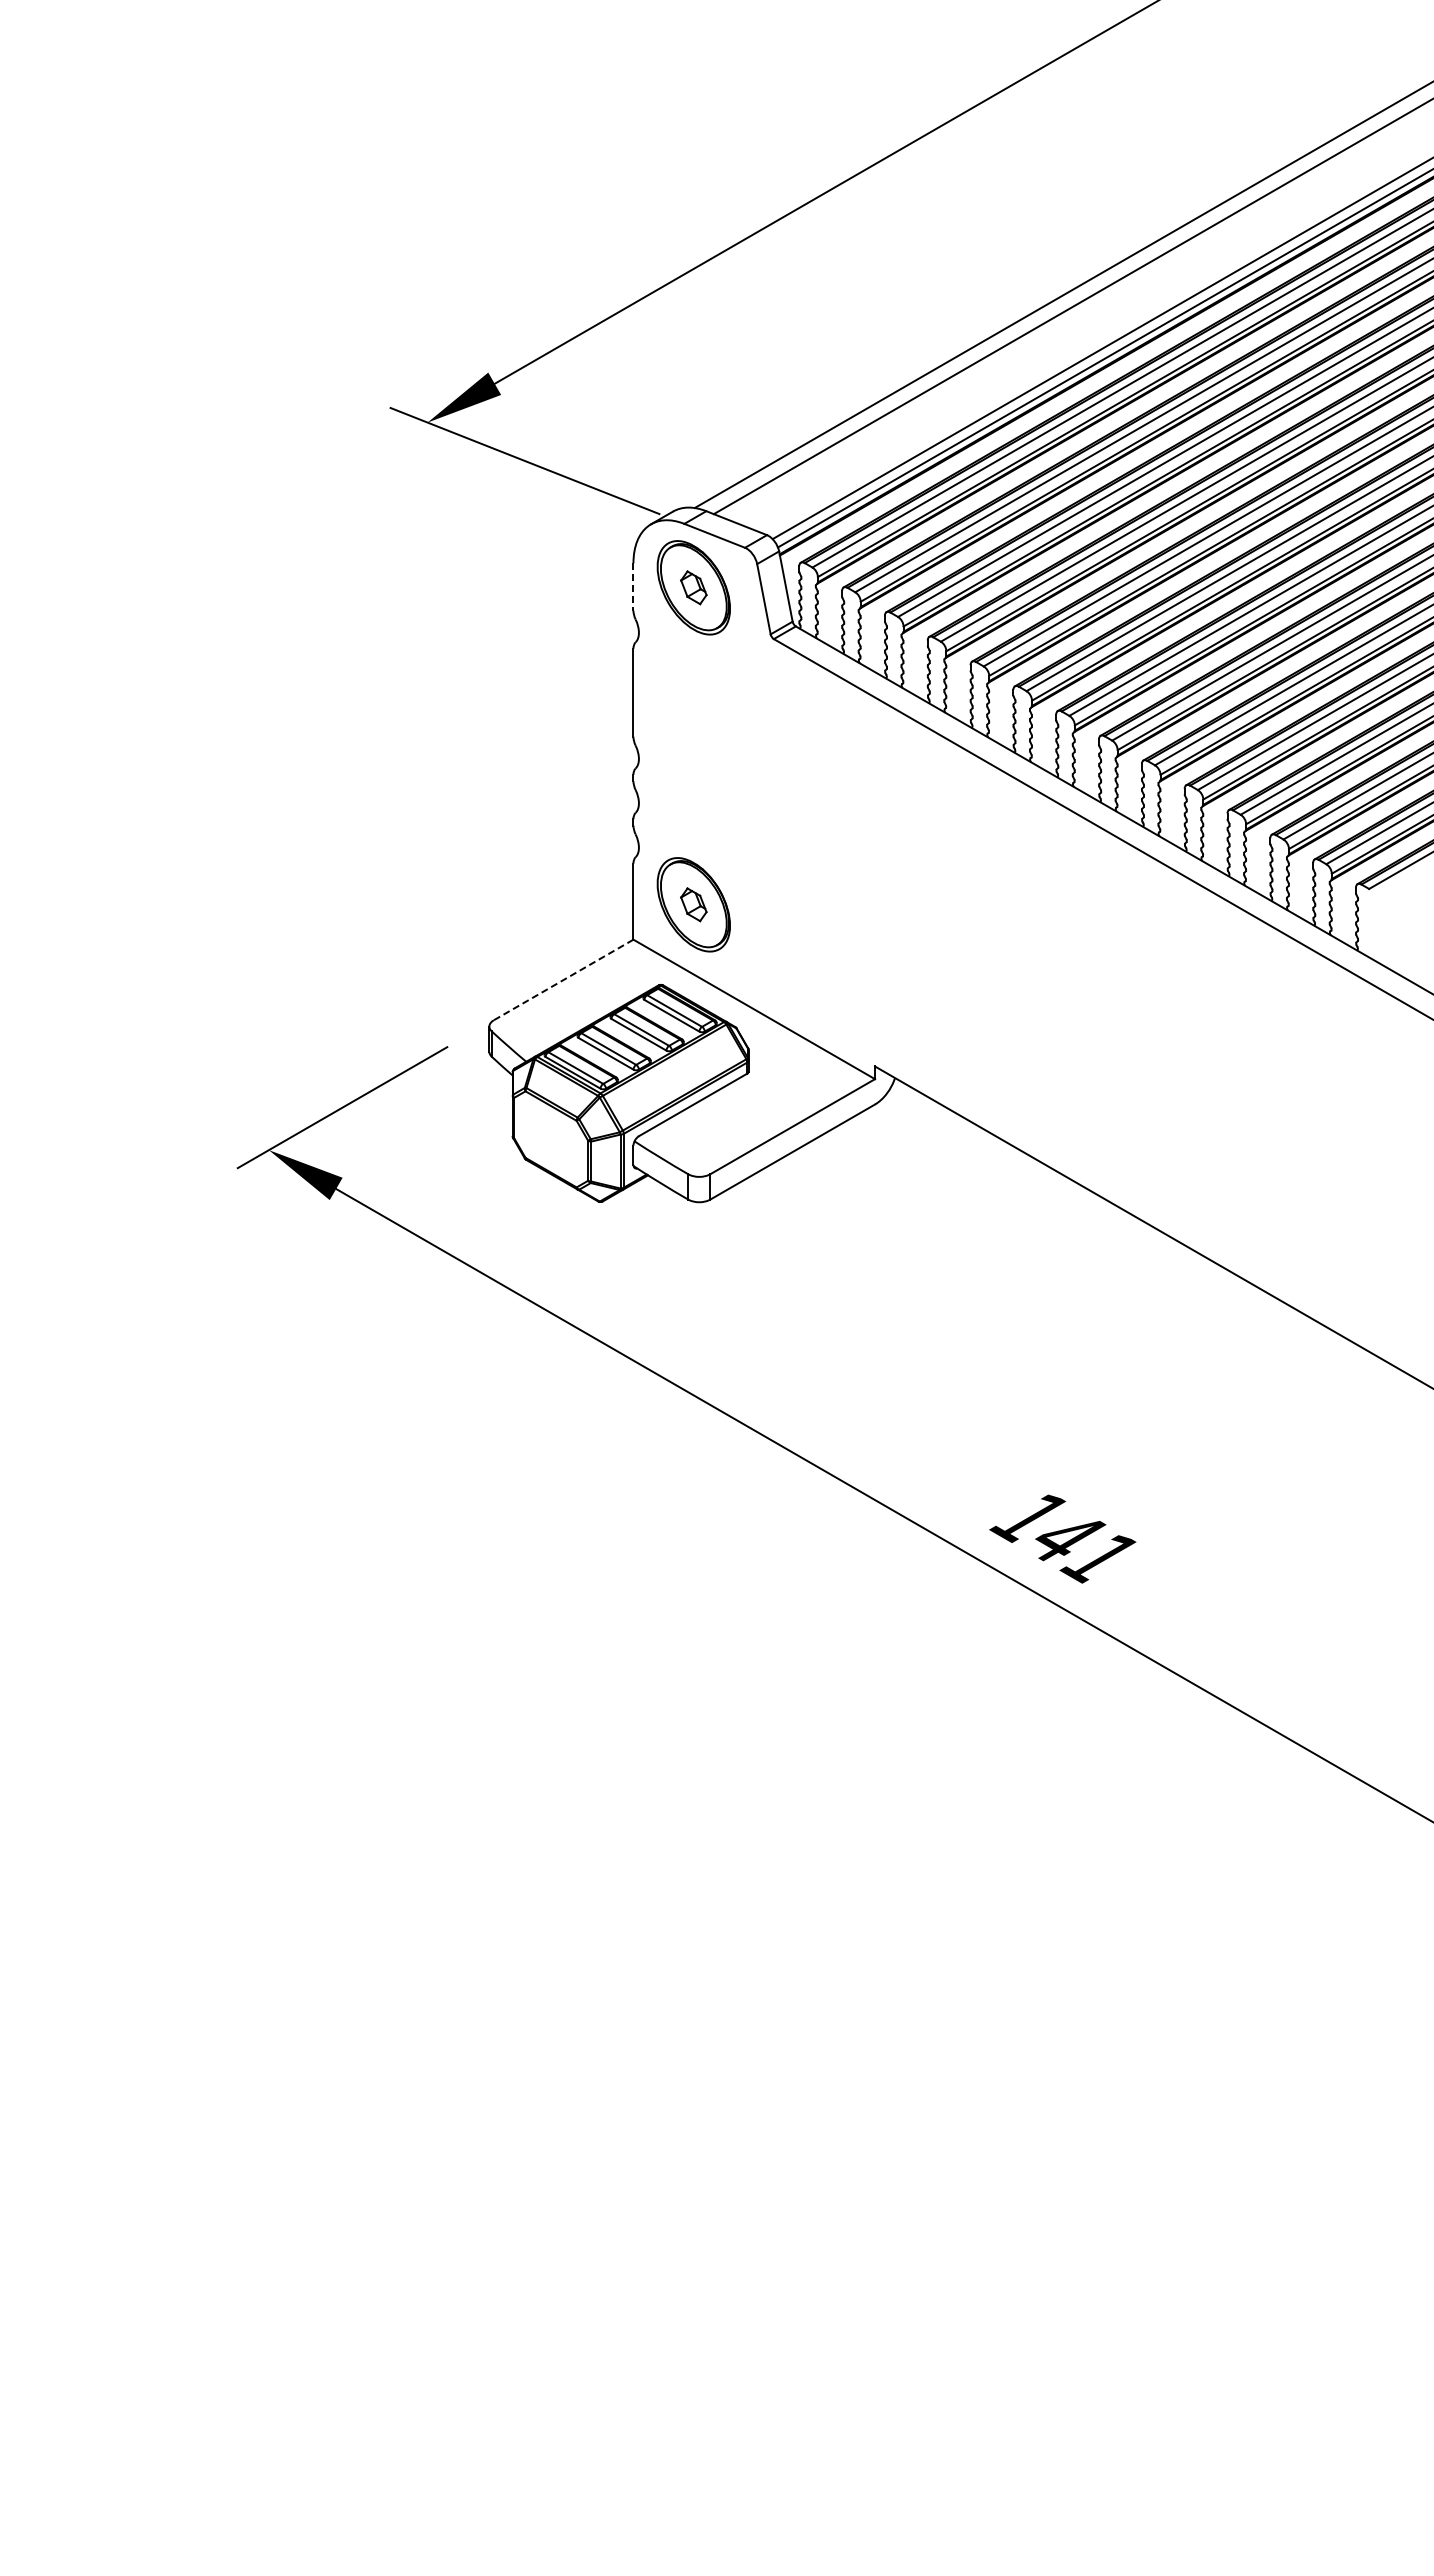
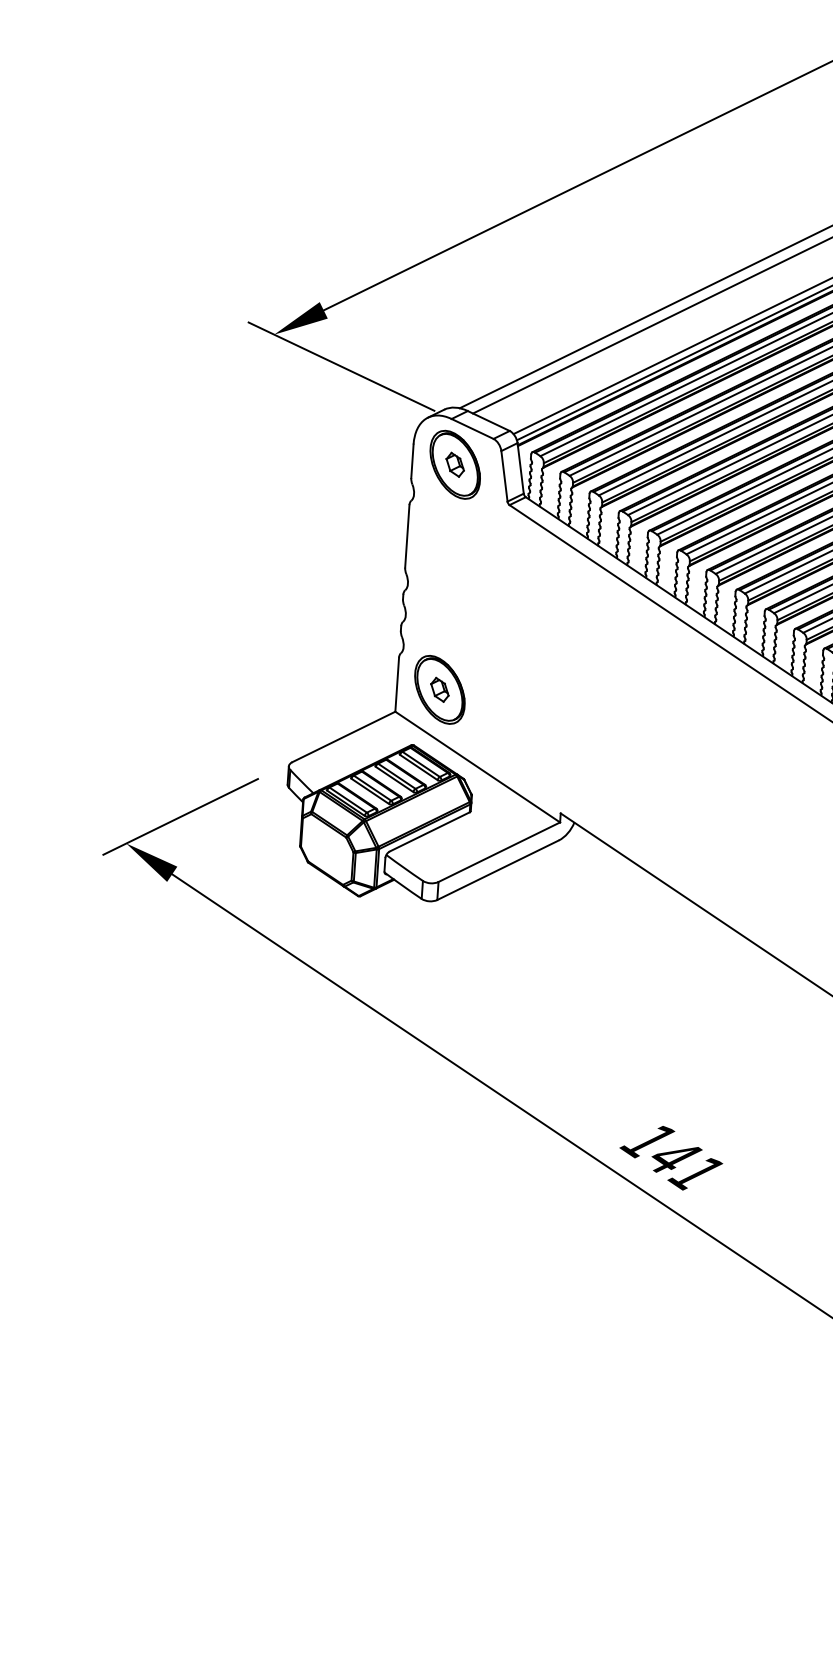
line: (633, 587) -> (412, 461), dashed -> solid
line: (563, 979) -> (343, 736), dashed -> solid

